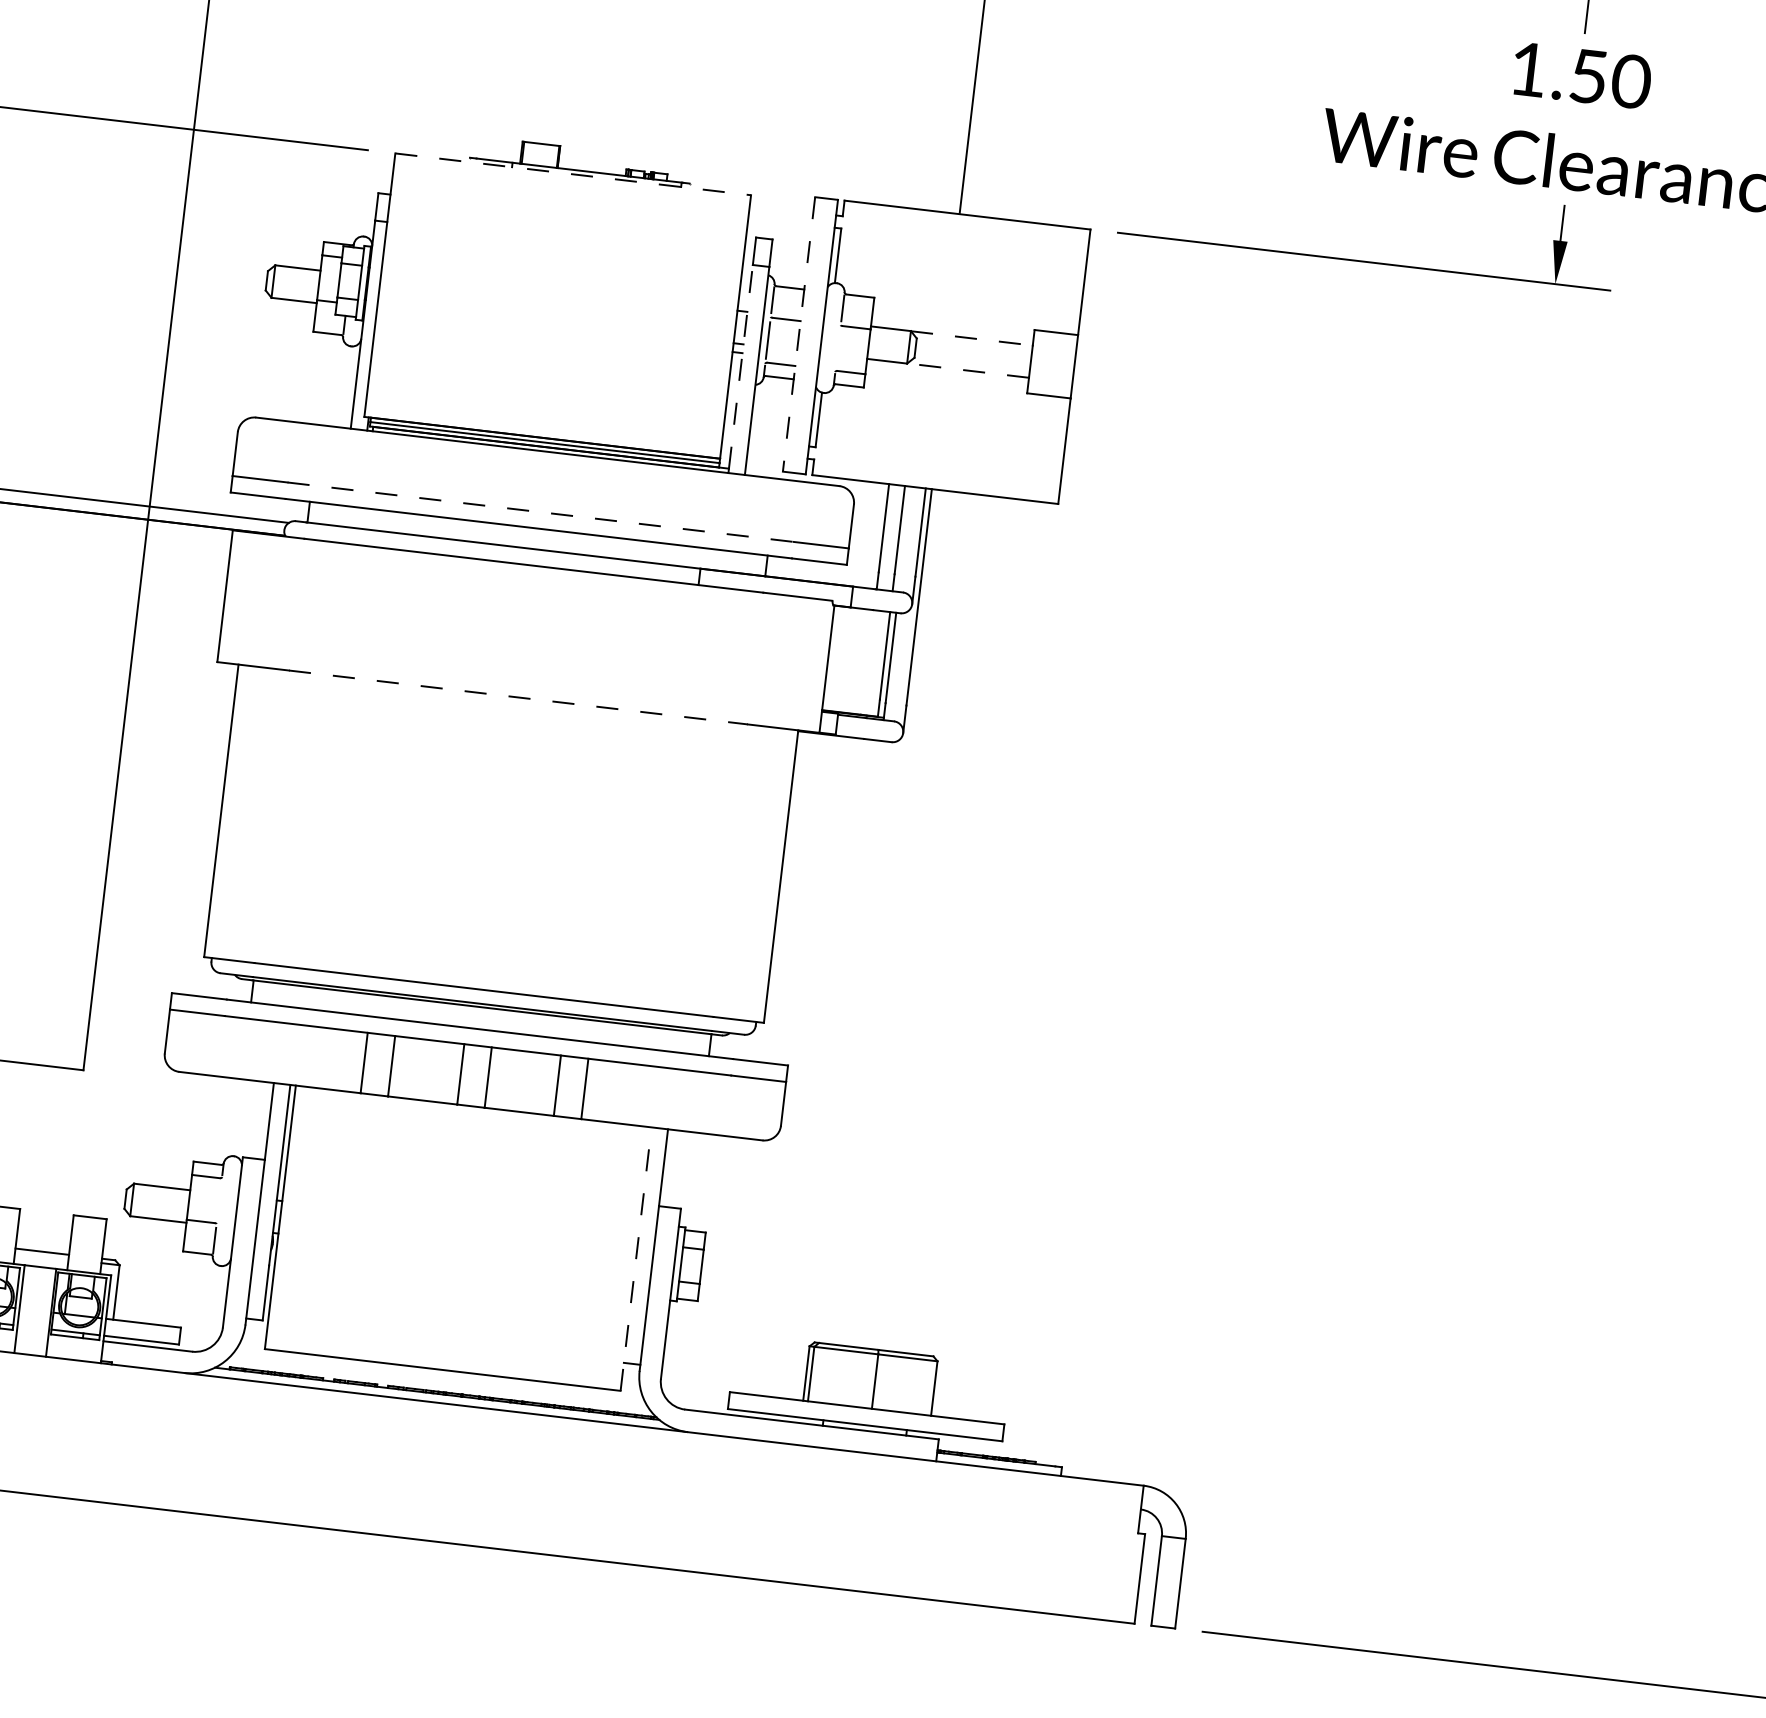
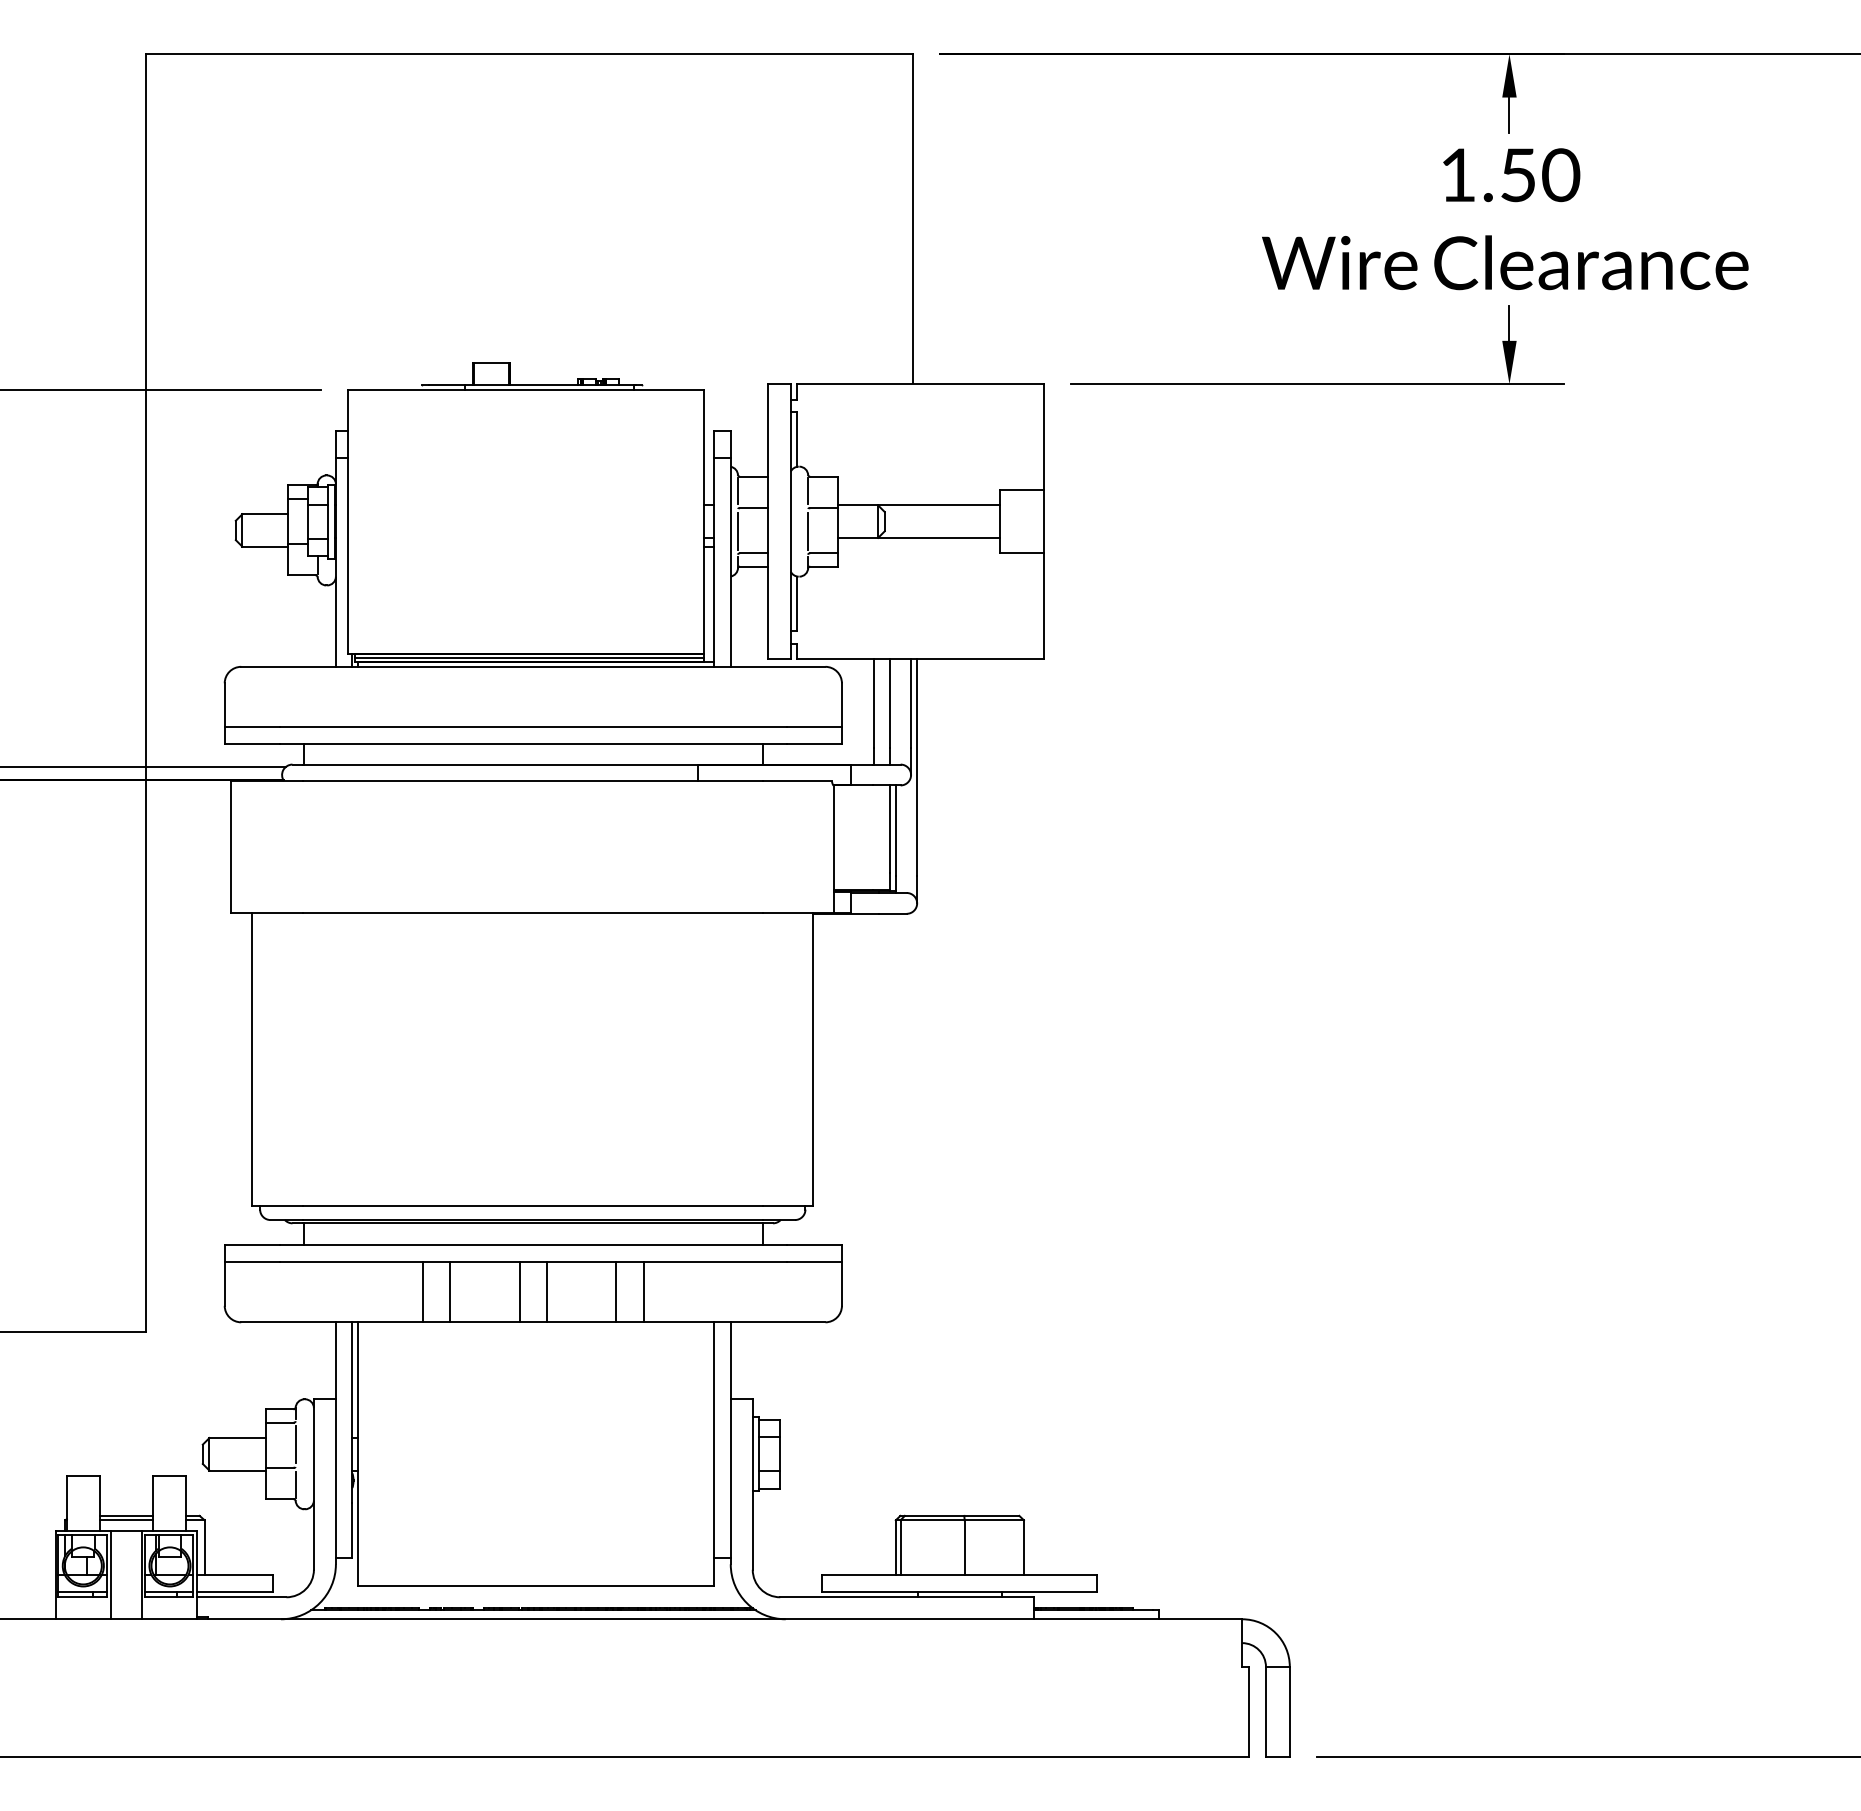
line: (573, 174) -> (526, 389), dashed -> solid
line: (798, 335) -> (767, 522), dashed -> solid
line: (972, 338) -> (939, 505), dashed -> solid
line: (838, 349) -> (808, 531), added
line: (741, 365) -> (714, 559), dashed -> solid
line: (968, 370) -> (939, 537), dashed -> solid
line: (540, 512) -> (533, 727), dashed -> solid
line: (518, 696) -> (532, 912), dashed -> solid
line: (219, 1200) -> (295, 1444), added
line: (41, 1256) -> (126, 1520), added
line: (636, 1259) -> (714, 1454), dashed -> solid

